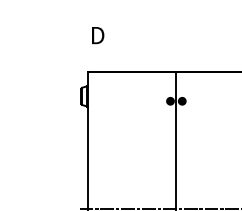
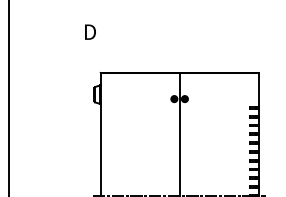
text: (98, 34) -> (90, 31), moved

